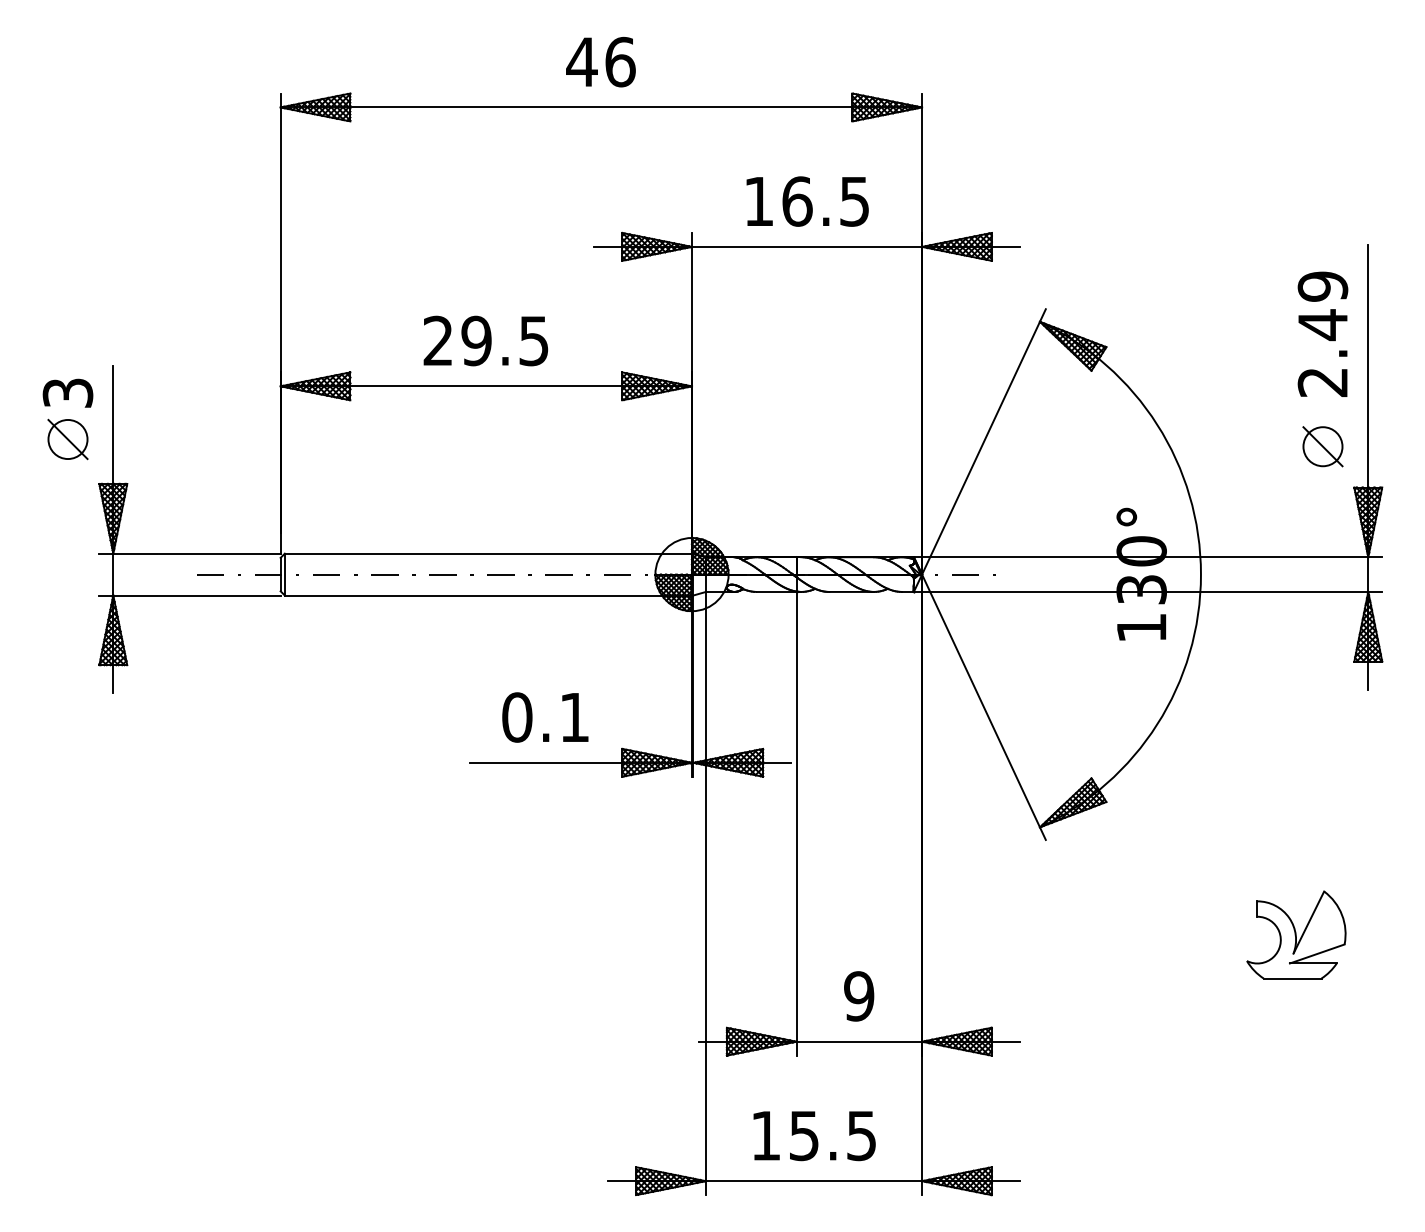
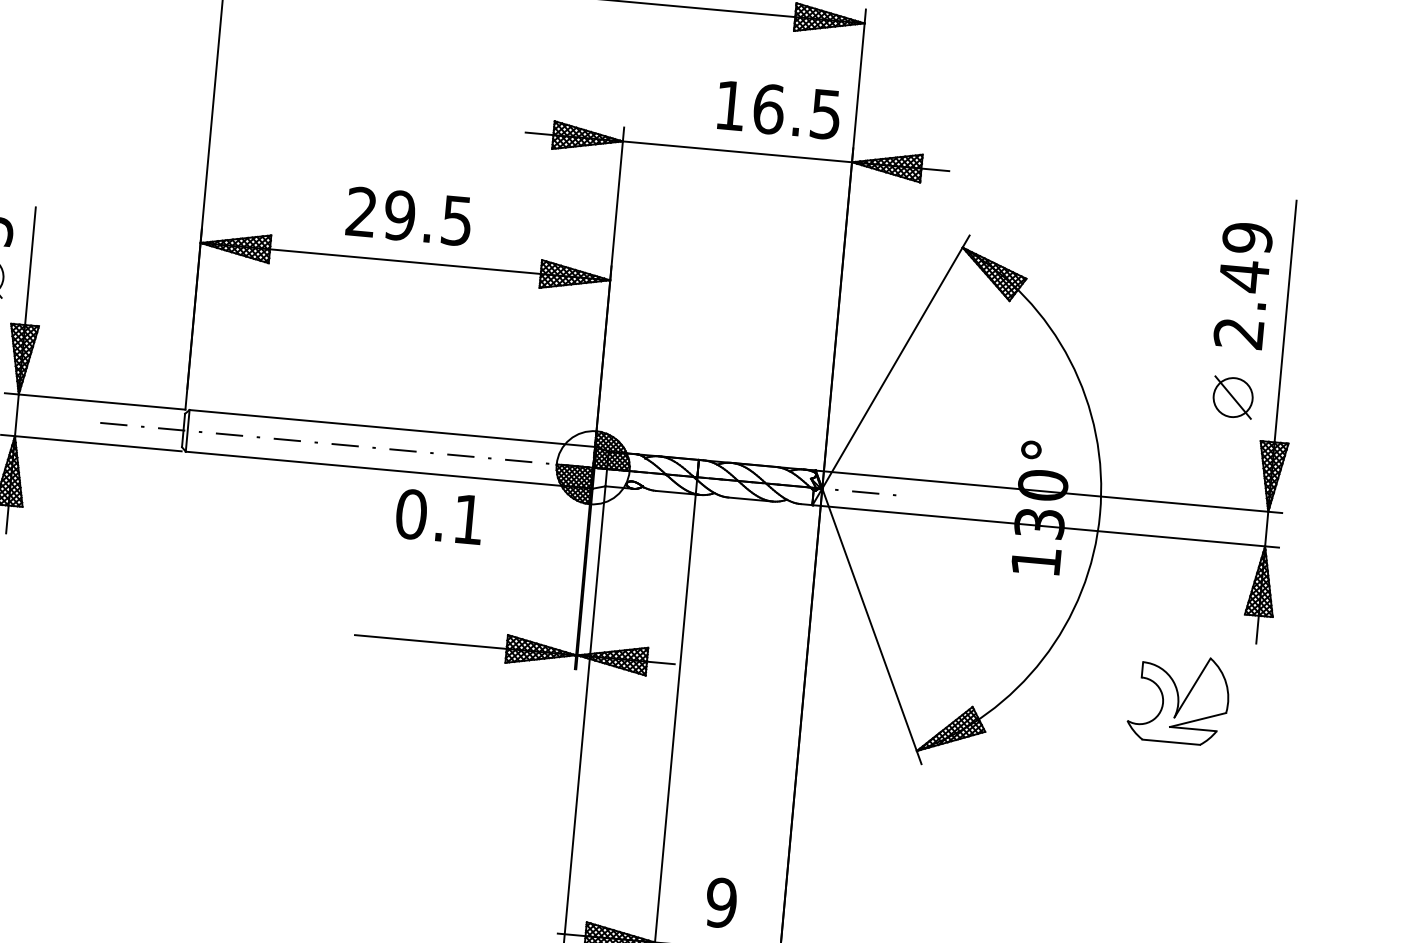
text: (807, 201) -> (778, 110), moved
text: (545, 717) -> (439, 516), moved
part: (1296, 934) -> (1179, 698), moved

